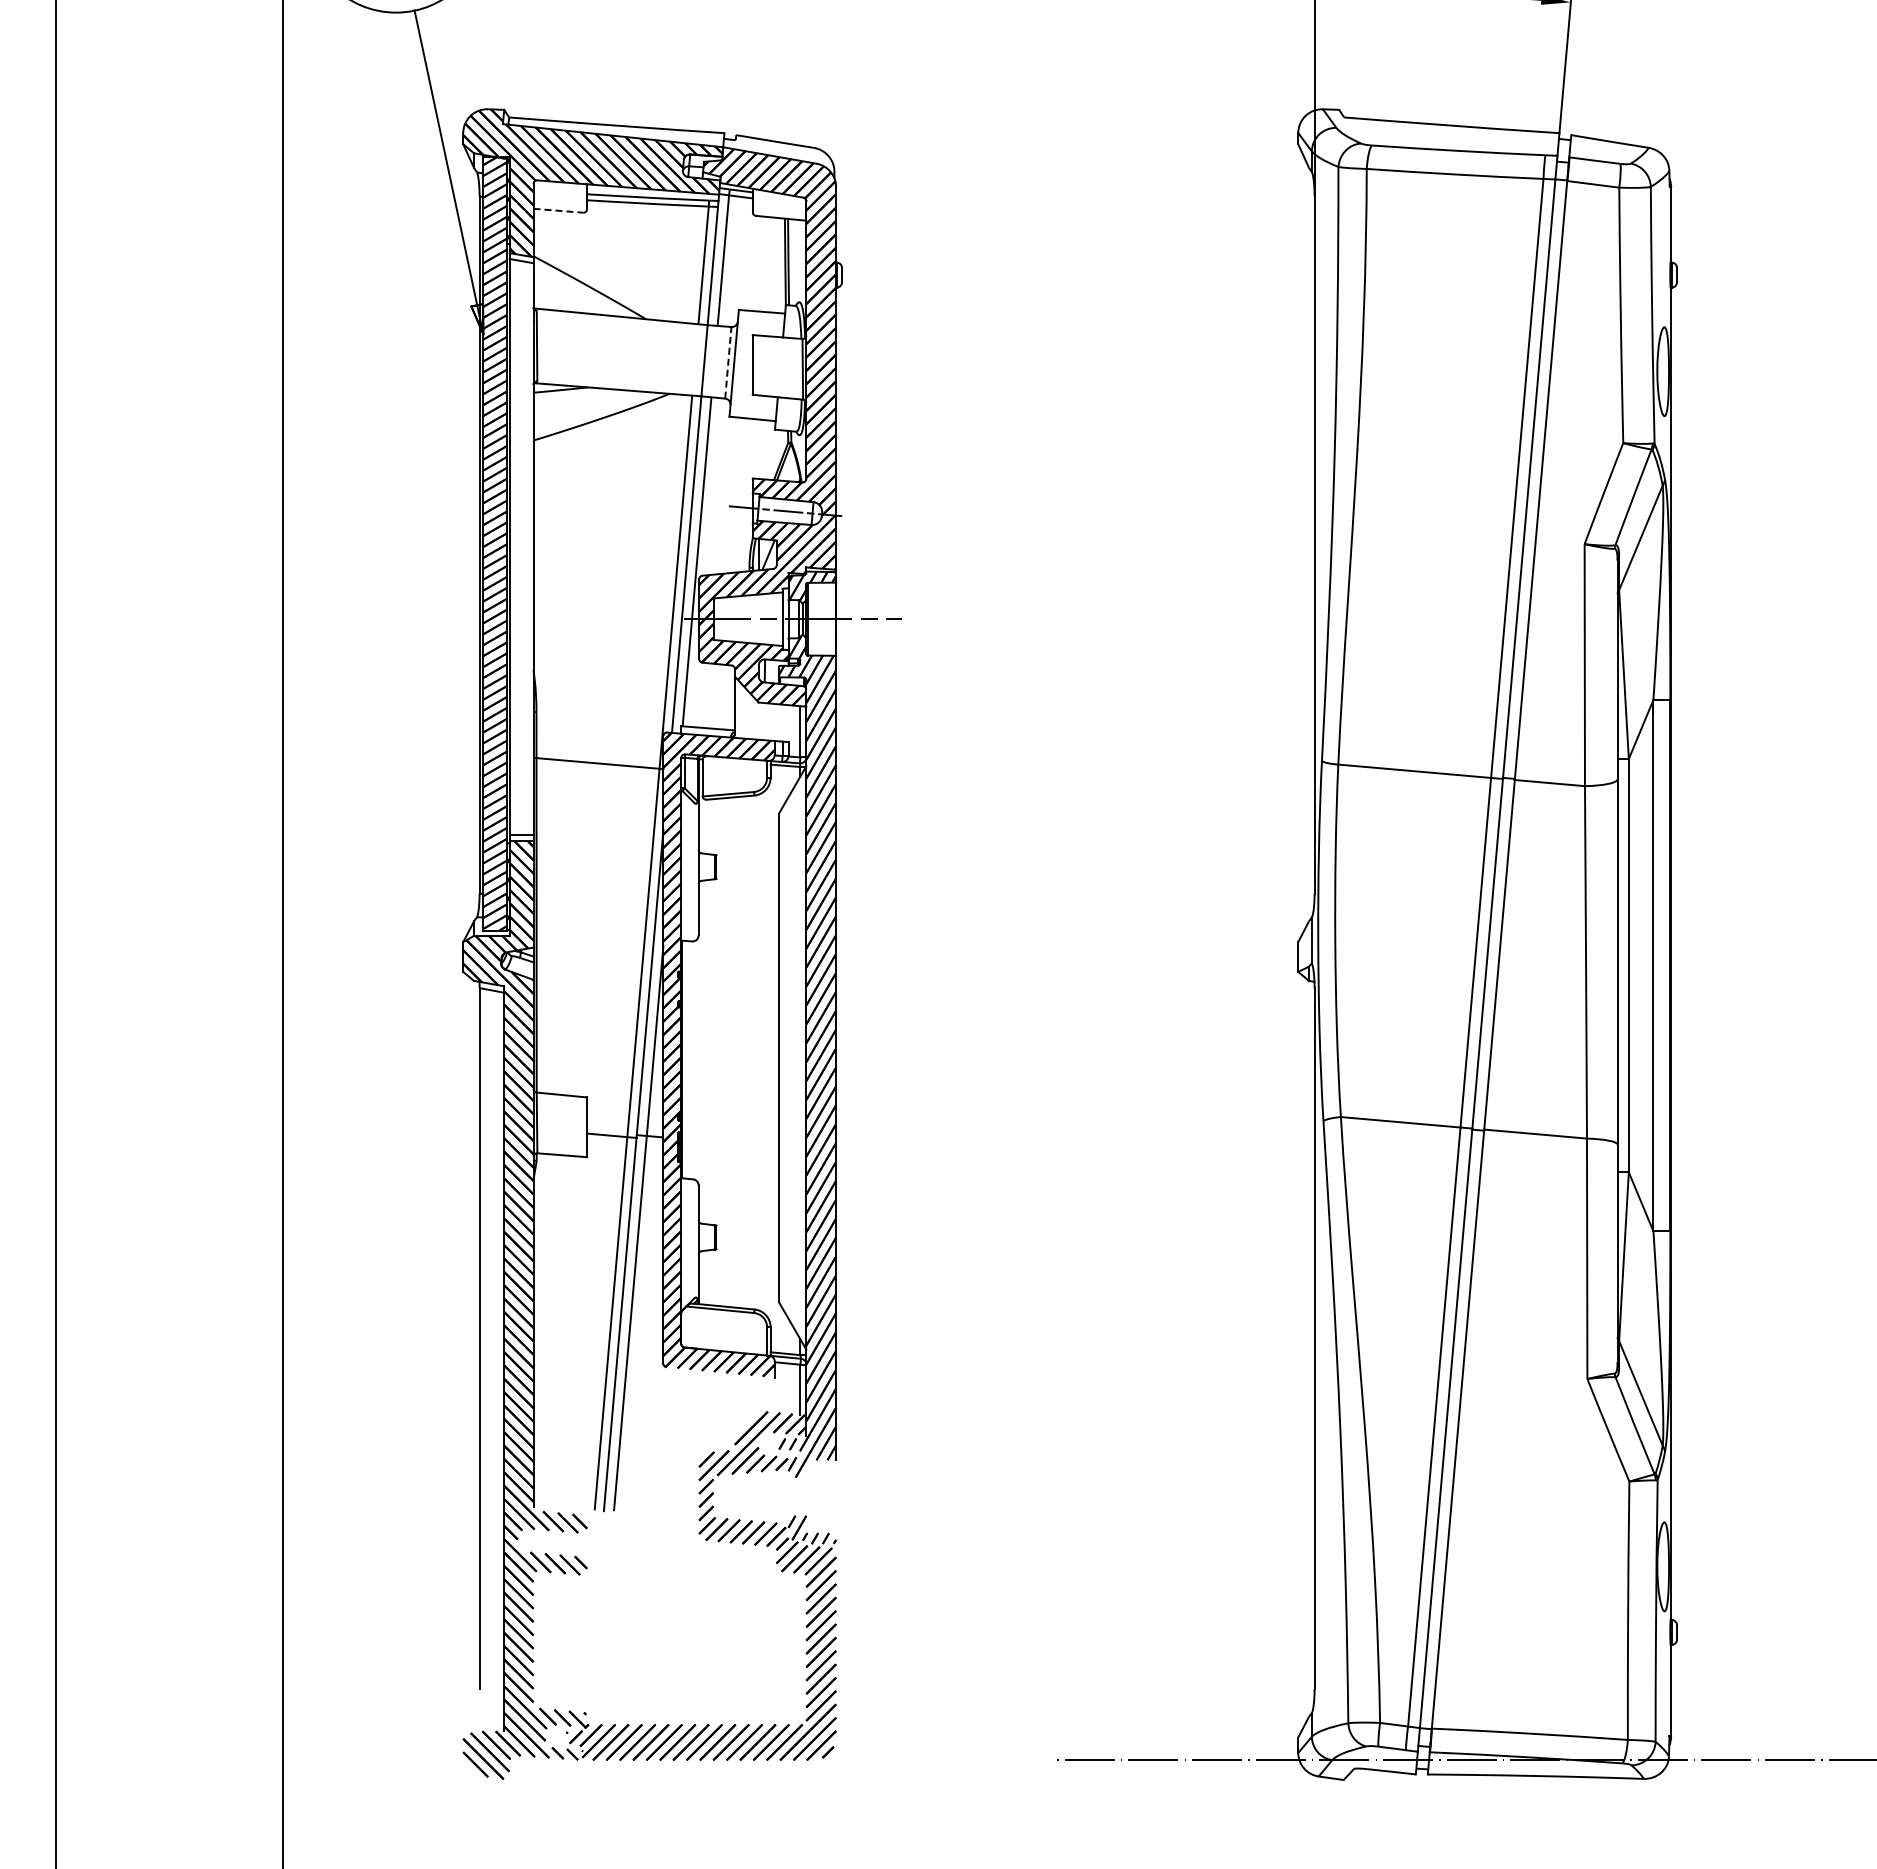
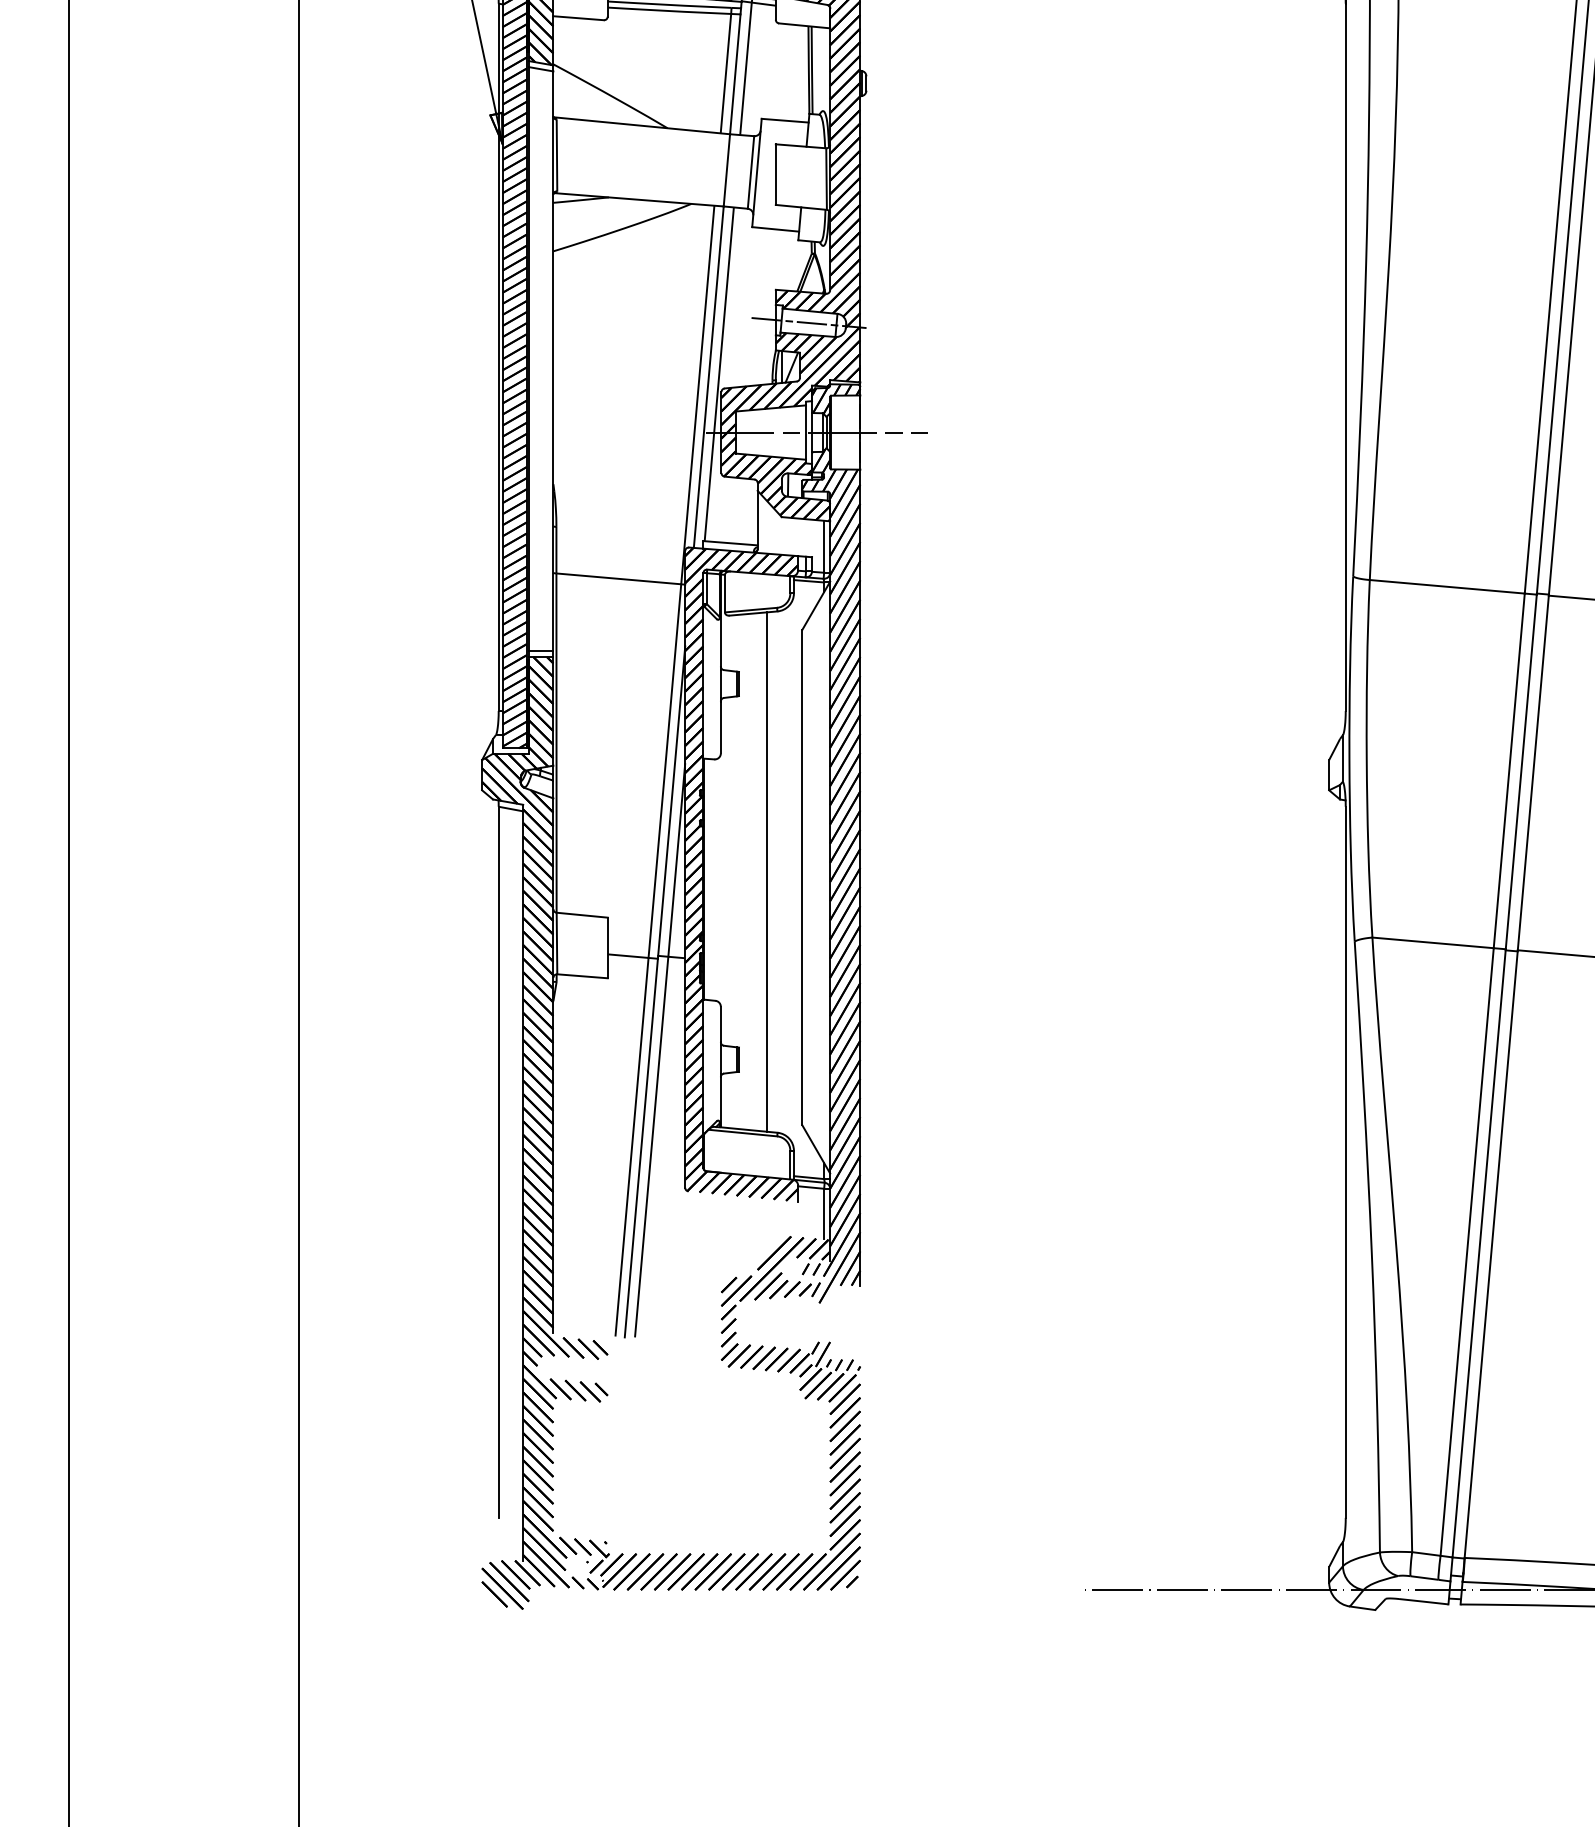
line: (558, 210) -> (578, 17), dashed -> solid
line: (728, 362) -> (751, 172), dashed -> solid
line: (743, 1052) -> (766, 872), added

